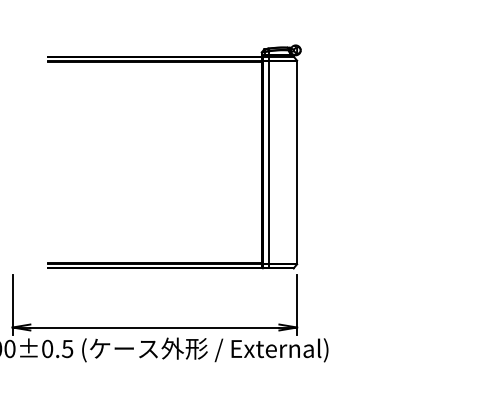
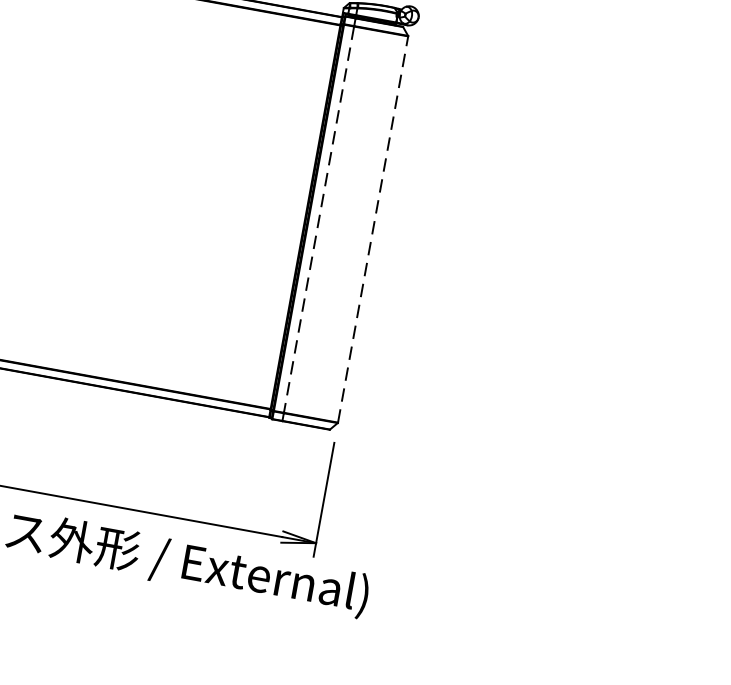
line: (268, 162) -> (318, 219), solid -> dashed
line: (297, 162) -> (373, 229), solid -> dashed

